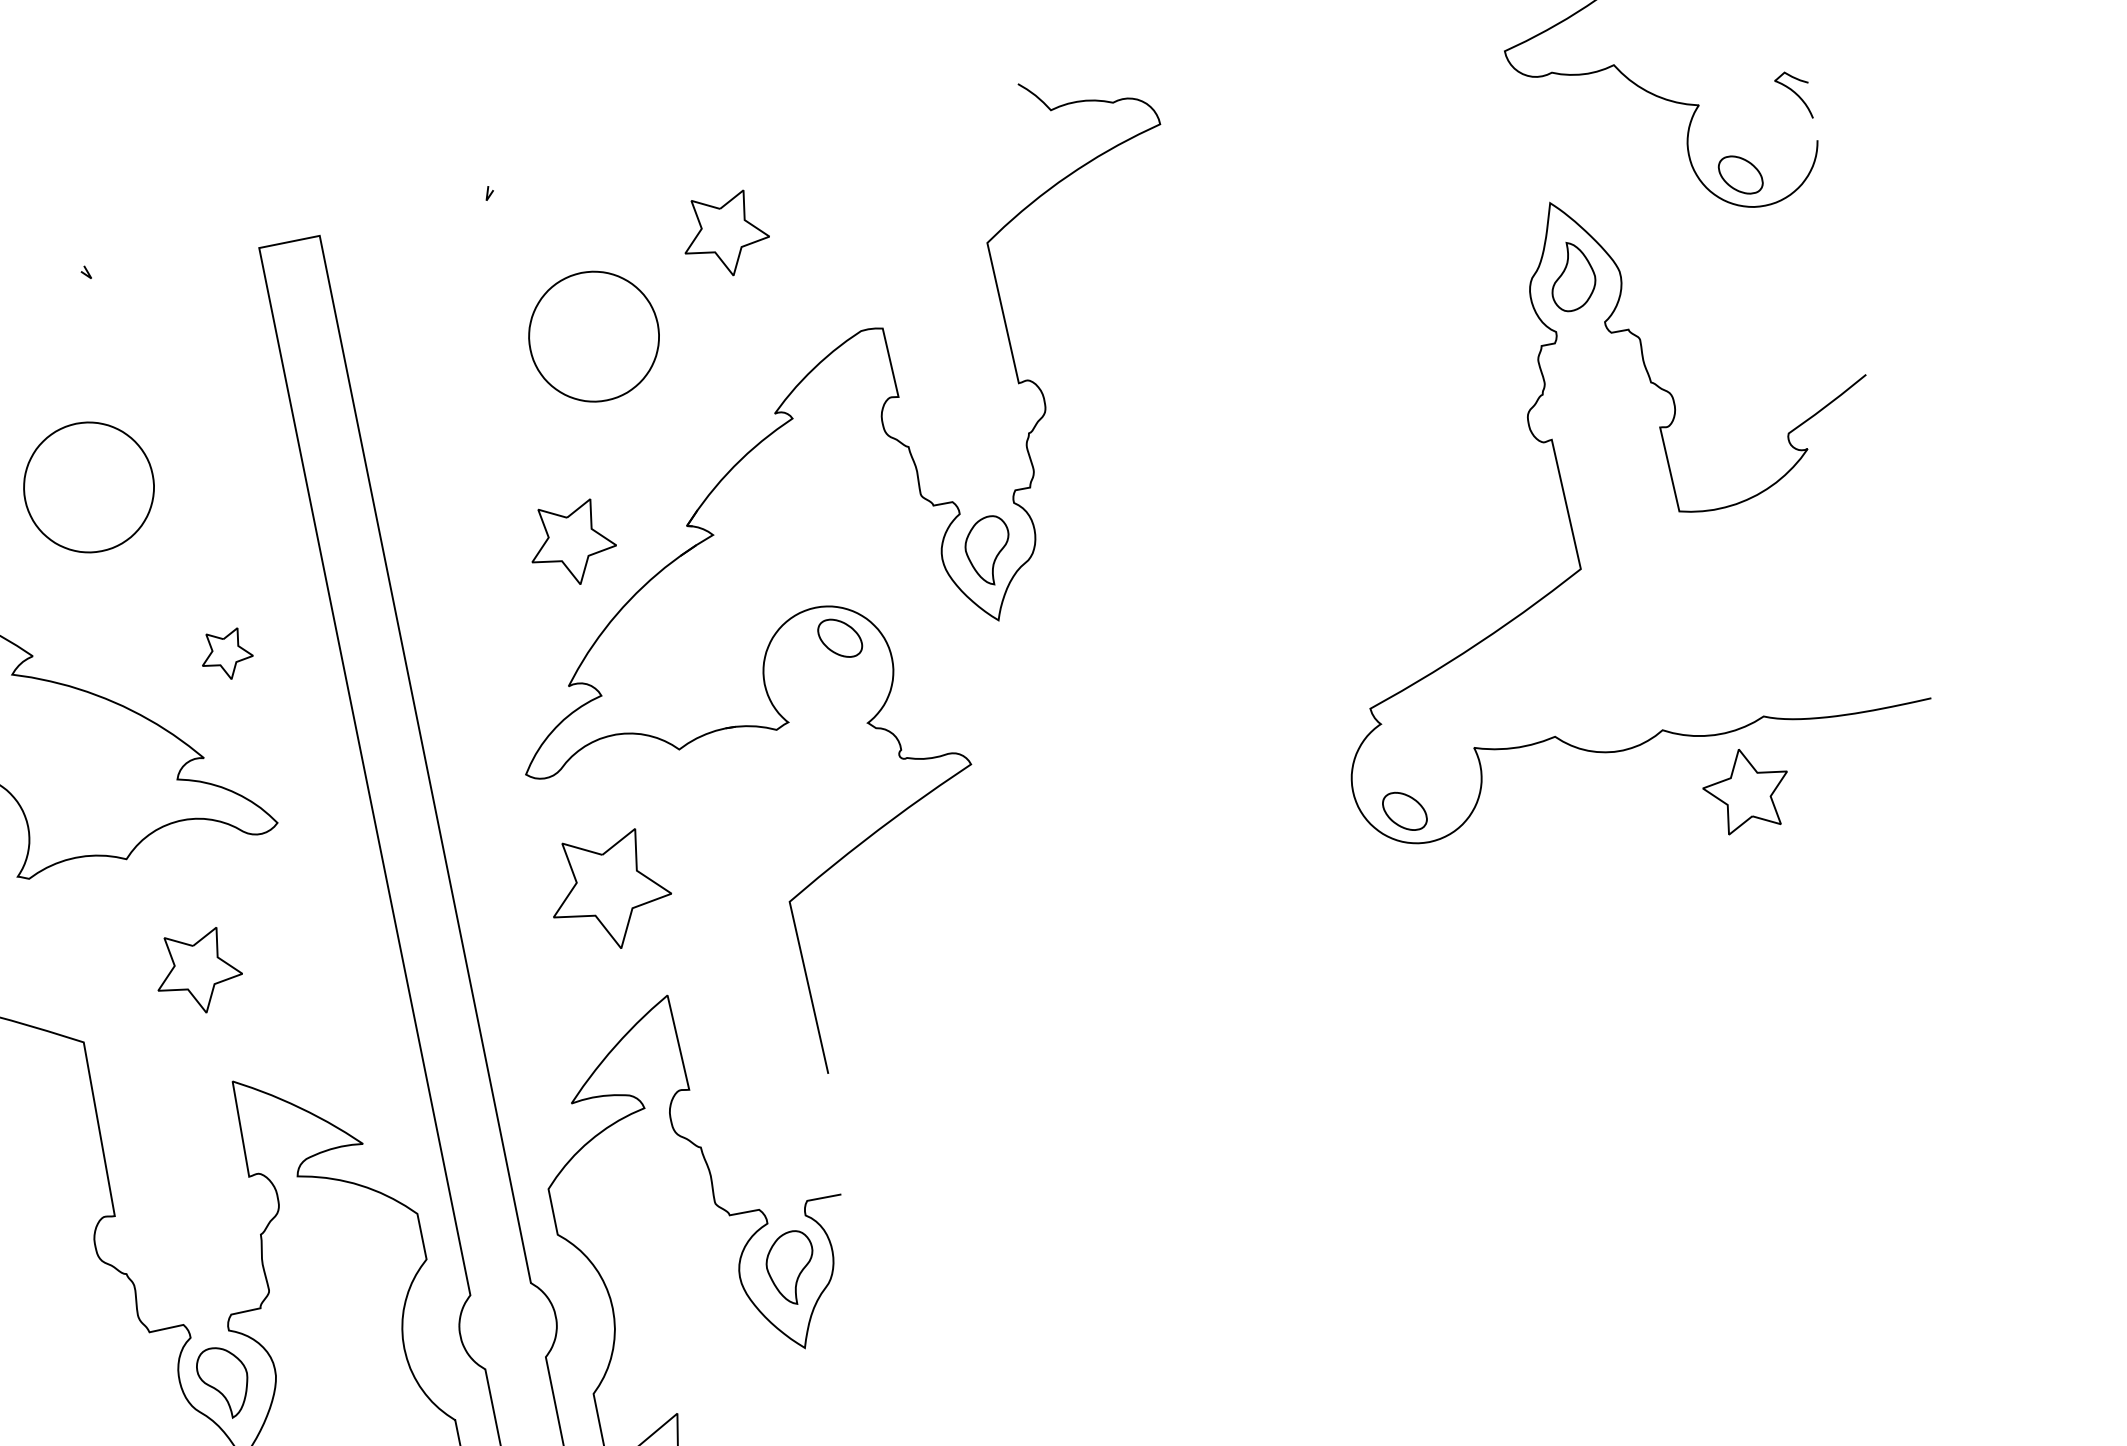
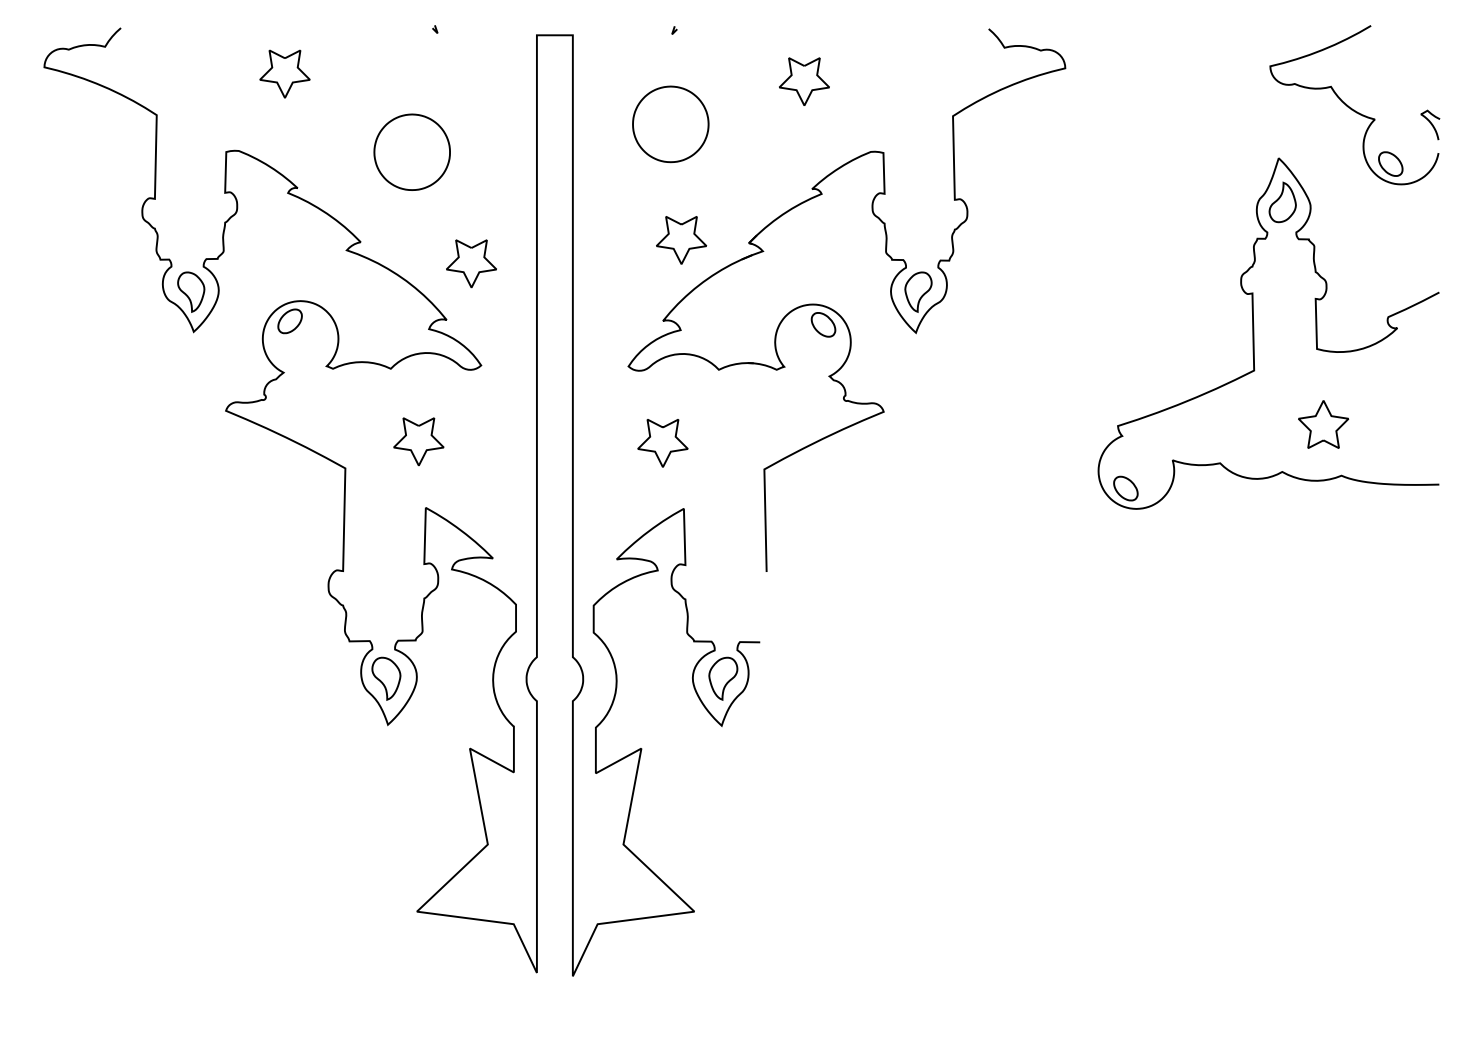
part: (593, 336) -> (670, 124), moved
part: (226, 654) -> (471, 263), size x1.67
part: (1746, 789) -> (1323, 424), moved
part: (609, 892) -> (662, 443), size x0.71

